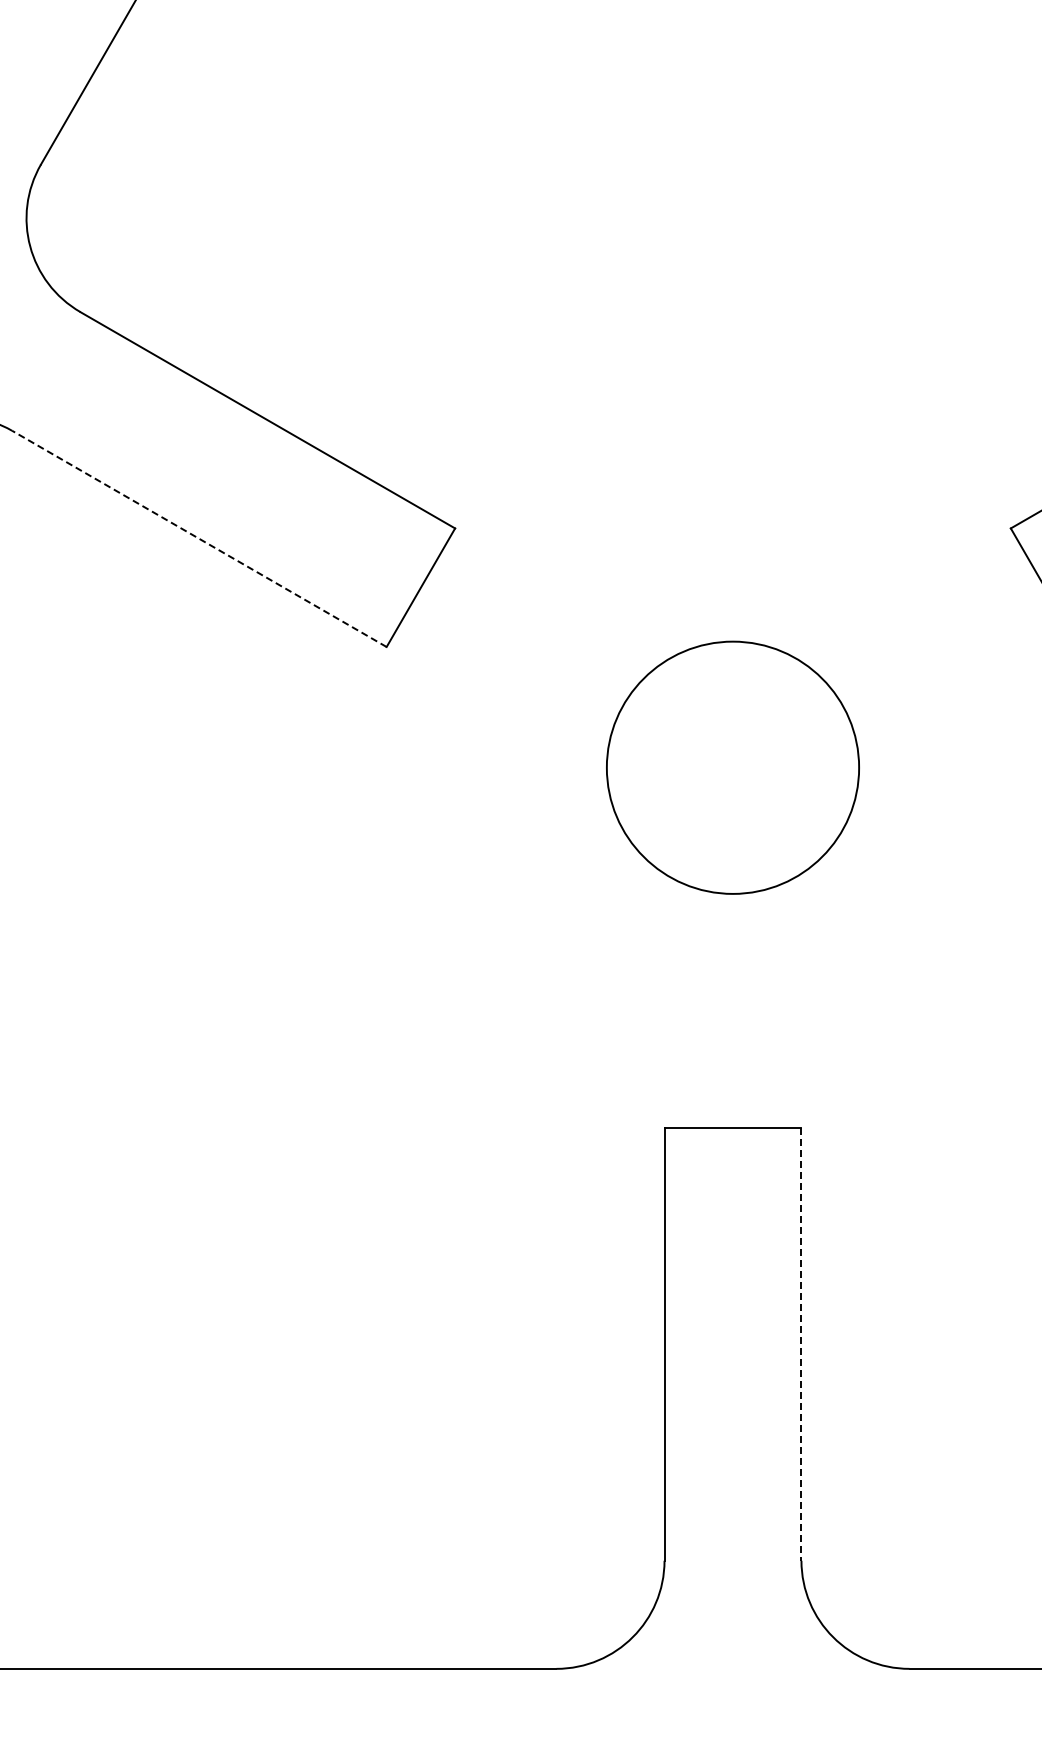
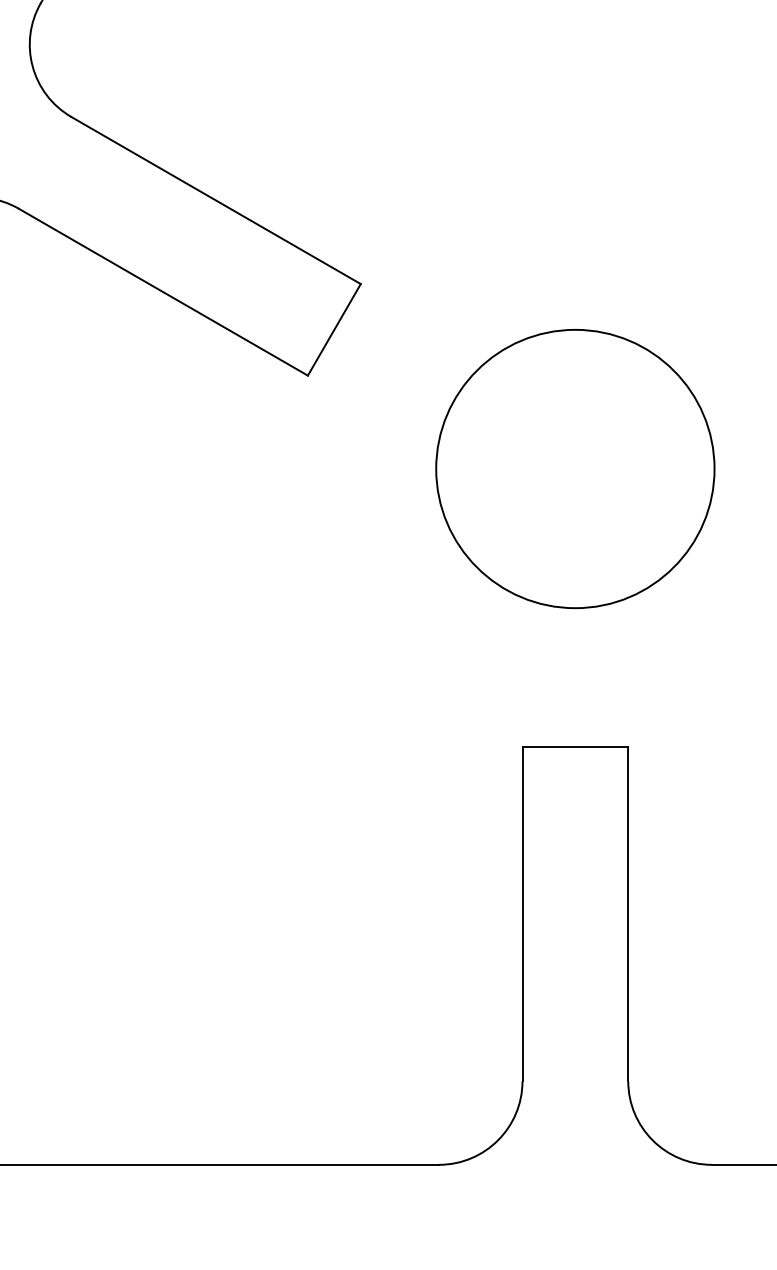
line: (198, 538) -> (162, 291), dashed -> solid
circle: (732, 767) -> (574, 468), size x1.43
line: (801, 1345) -> (628, 915), dashed -> solid

